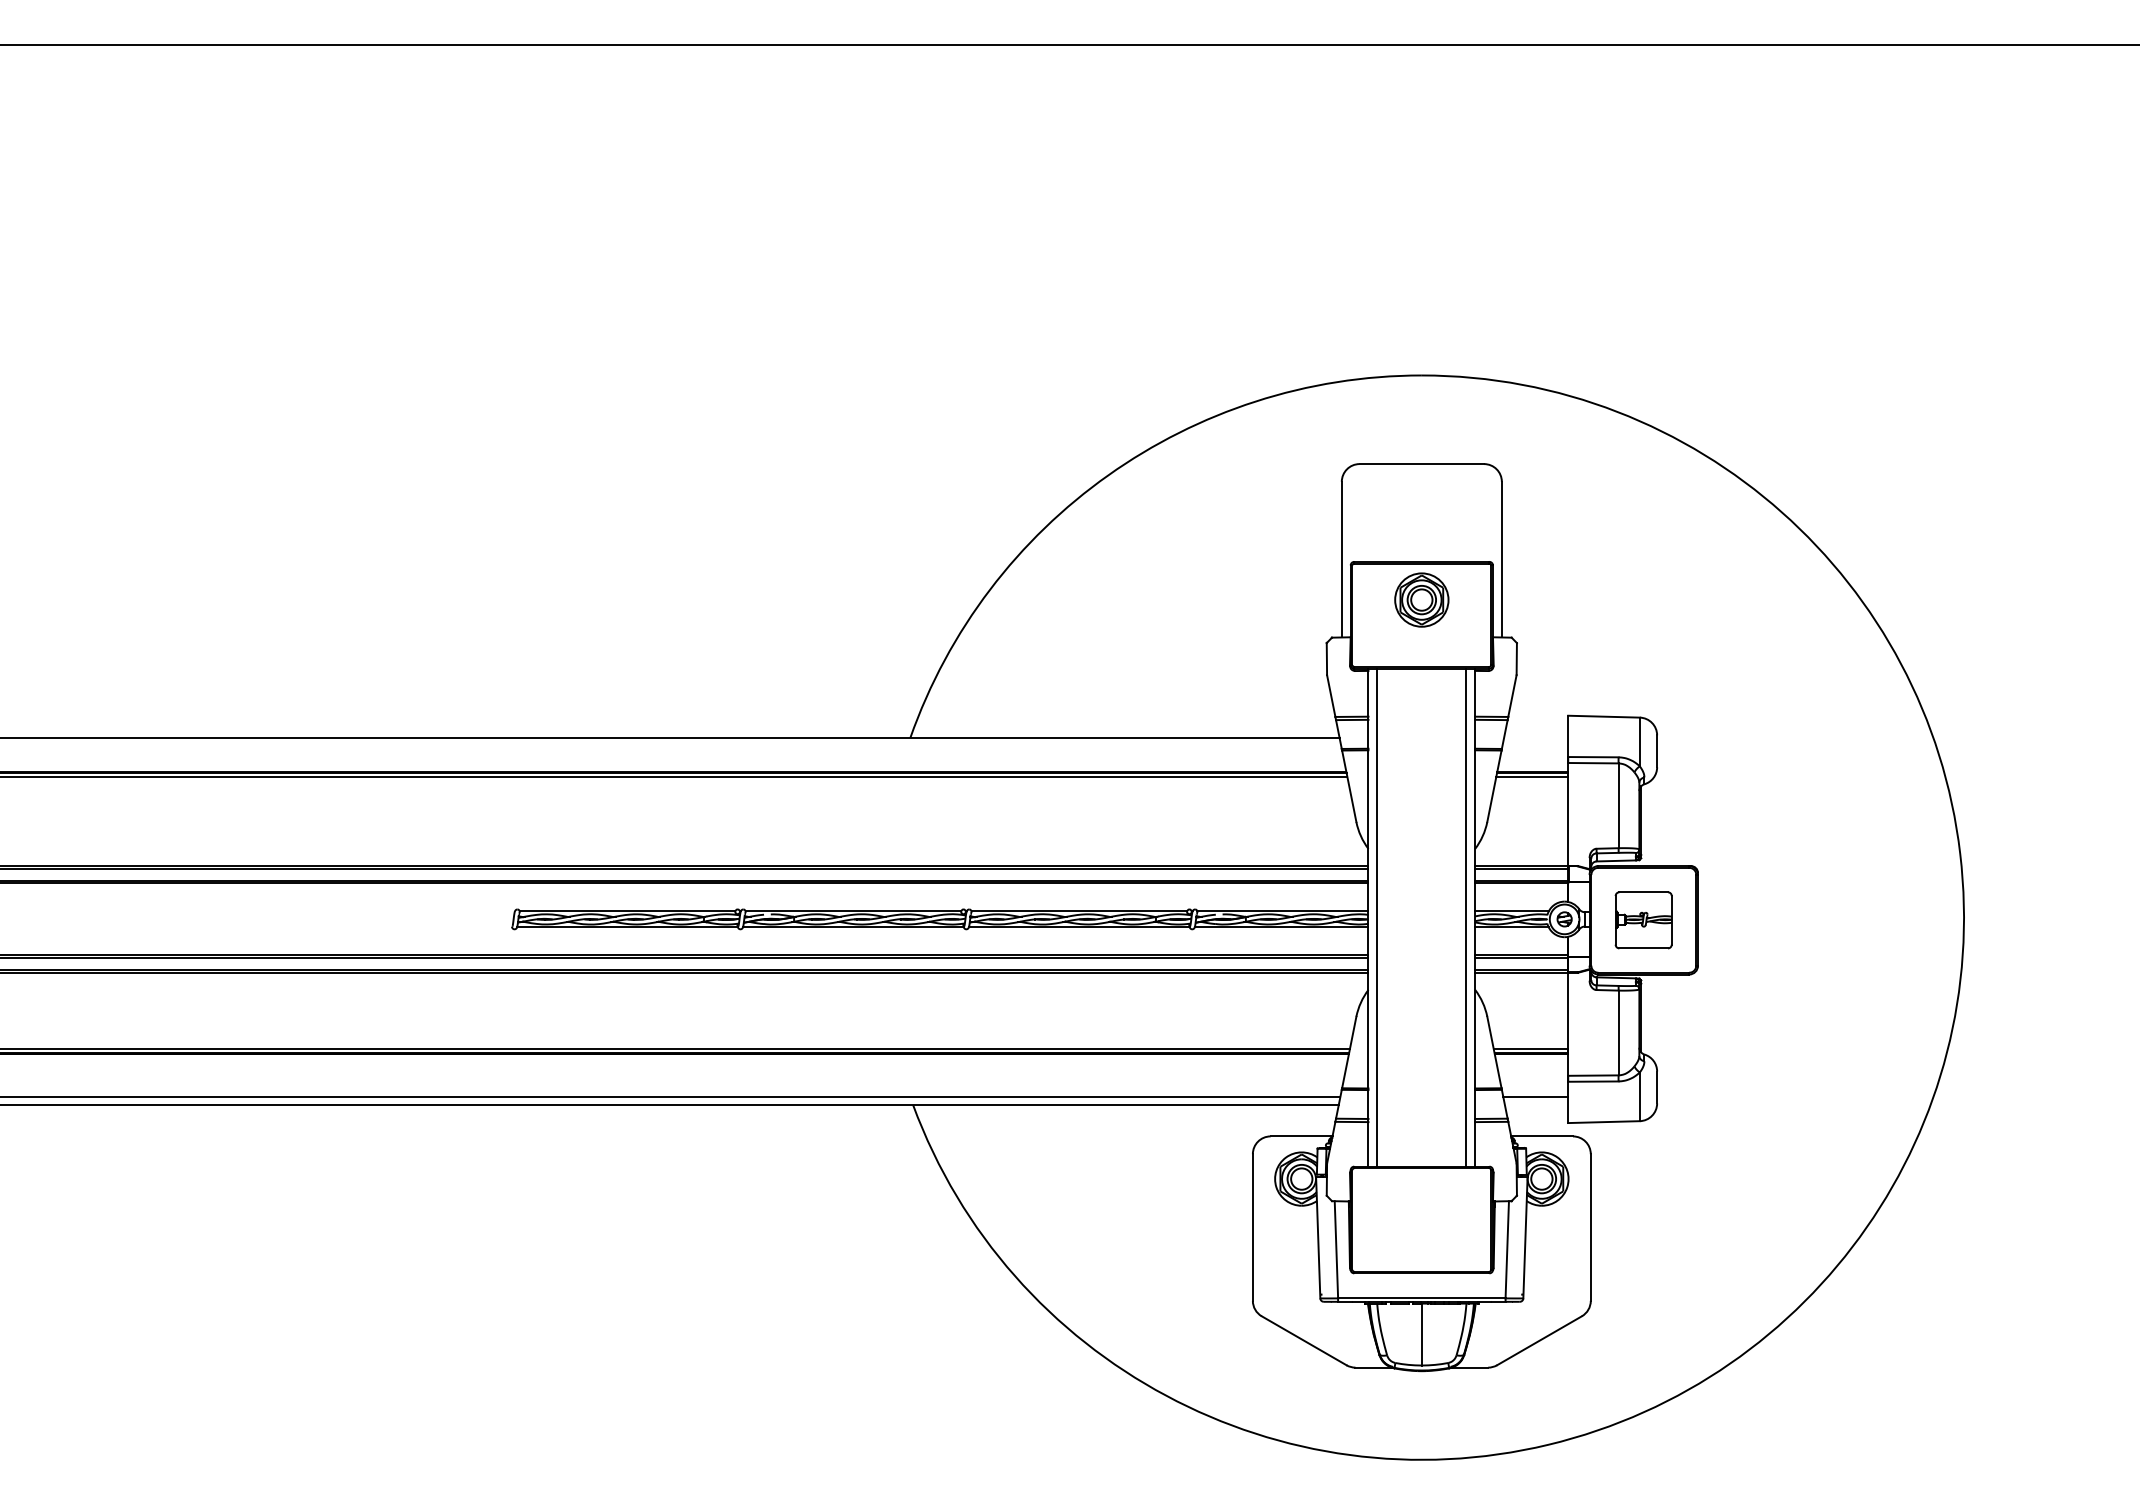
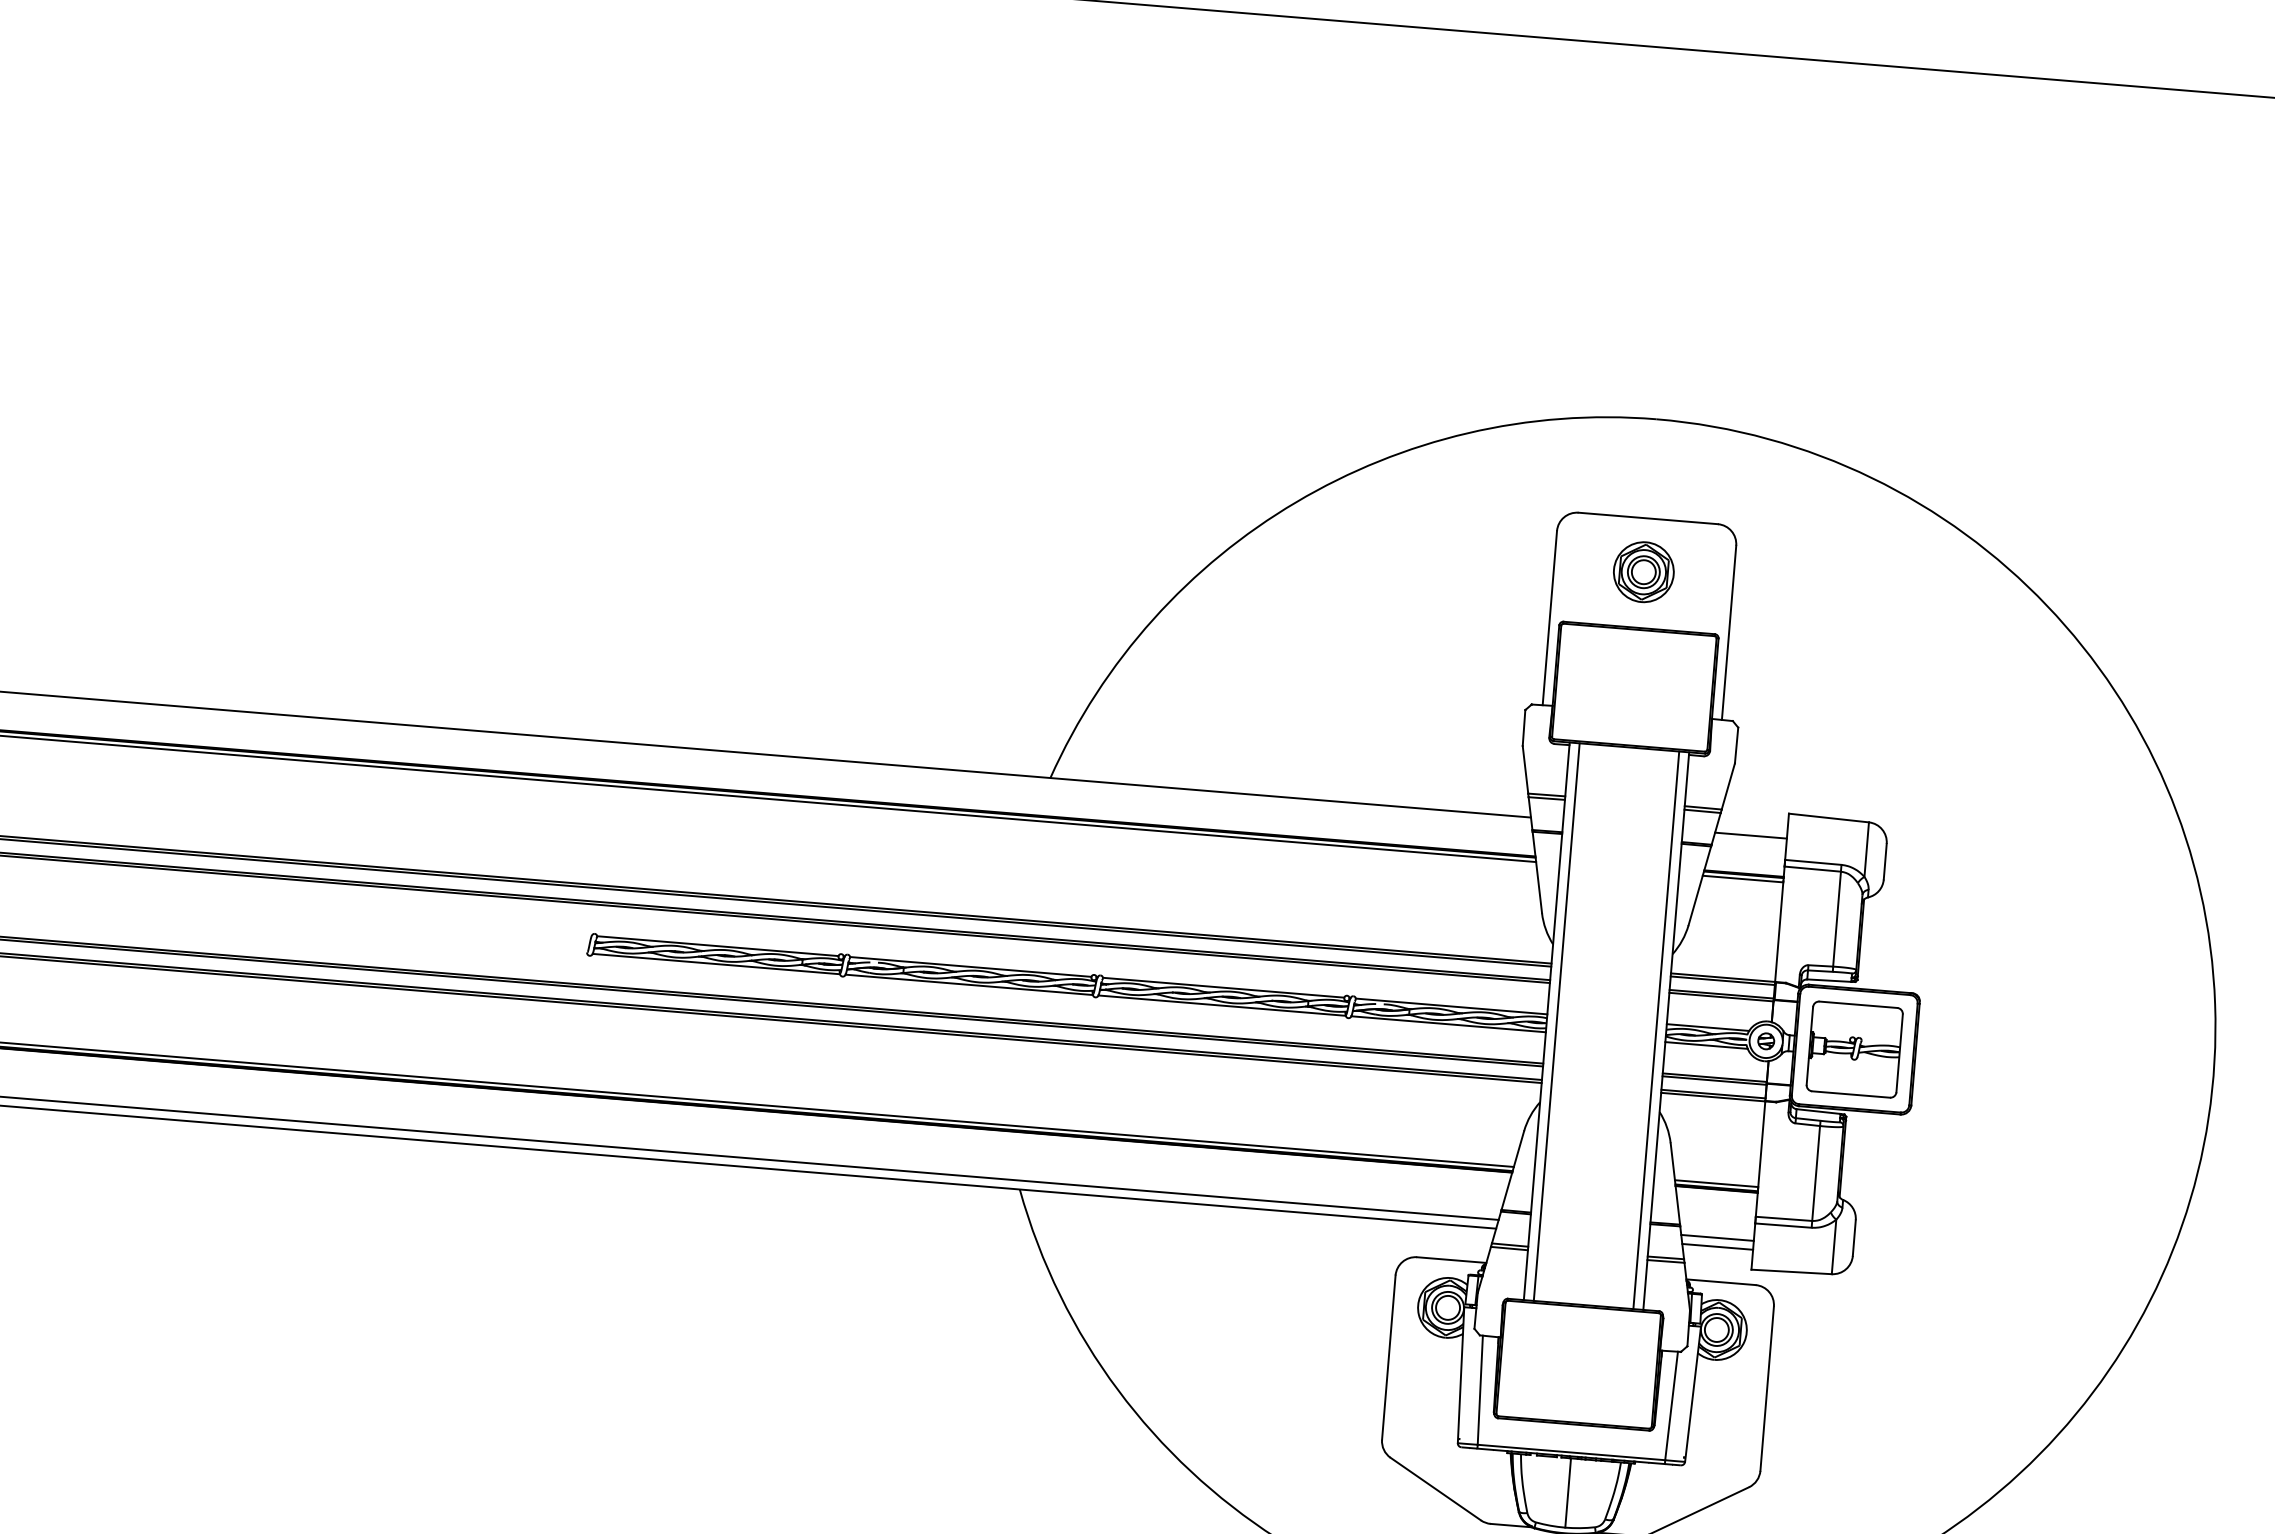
part: (1421, 599) -> (1643, 571), moved
line: (1536, 737) -> (1751, 835), added
part: (1643, 920) -> (1854, 1049), size x1.43
line: (1536, 1105) -> (1717, 1247), added

